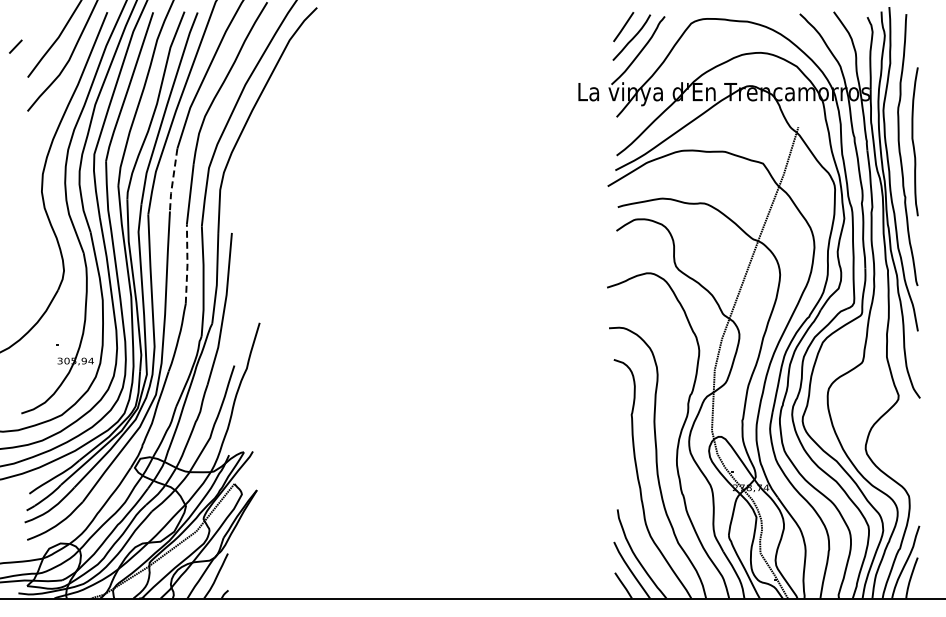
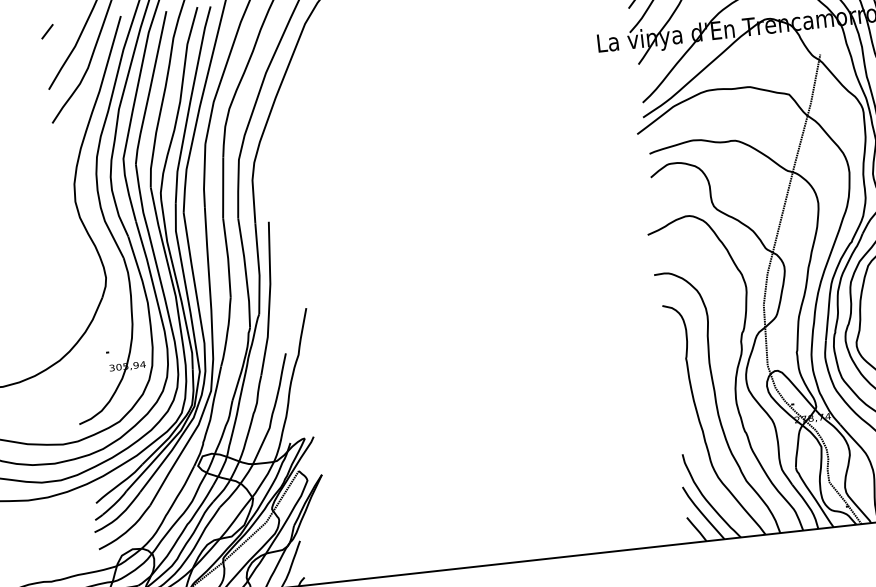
line: (15, 46) -> (47, 31), moved
line: (172, 180) -> (204, 176), dashed -> solid
line: (187, 264) -> (228, 258), dashed -> solid

